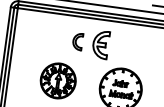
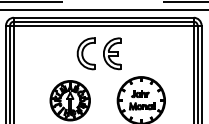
part: (77, 41) -> (85, 53), size x1.67

